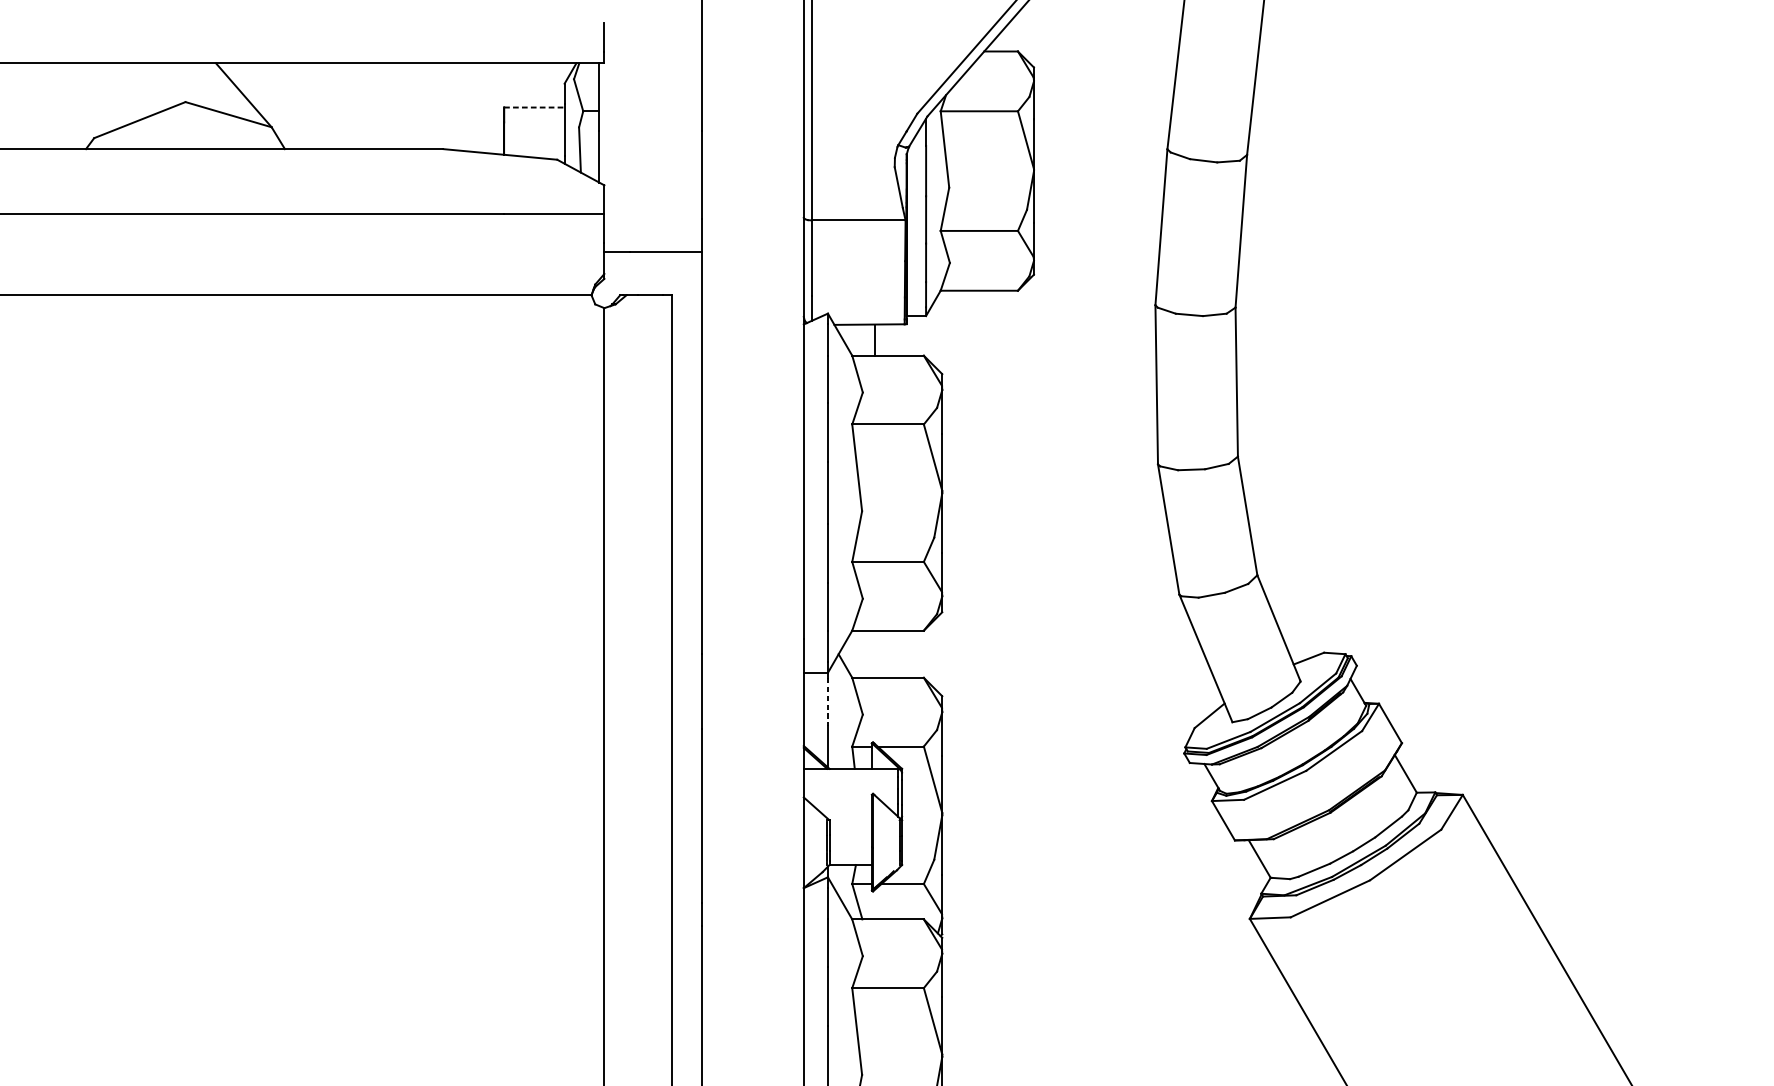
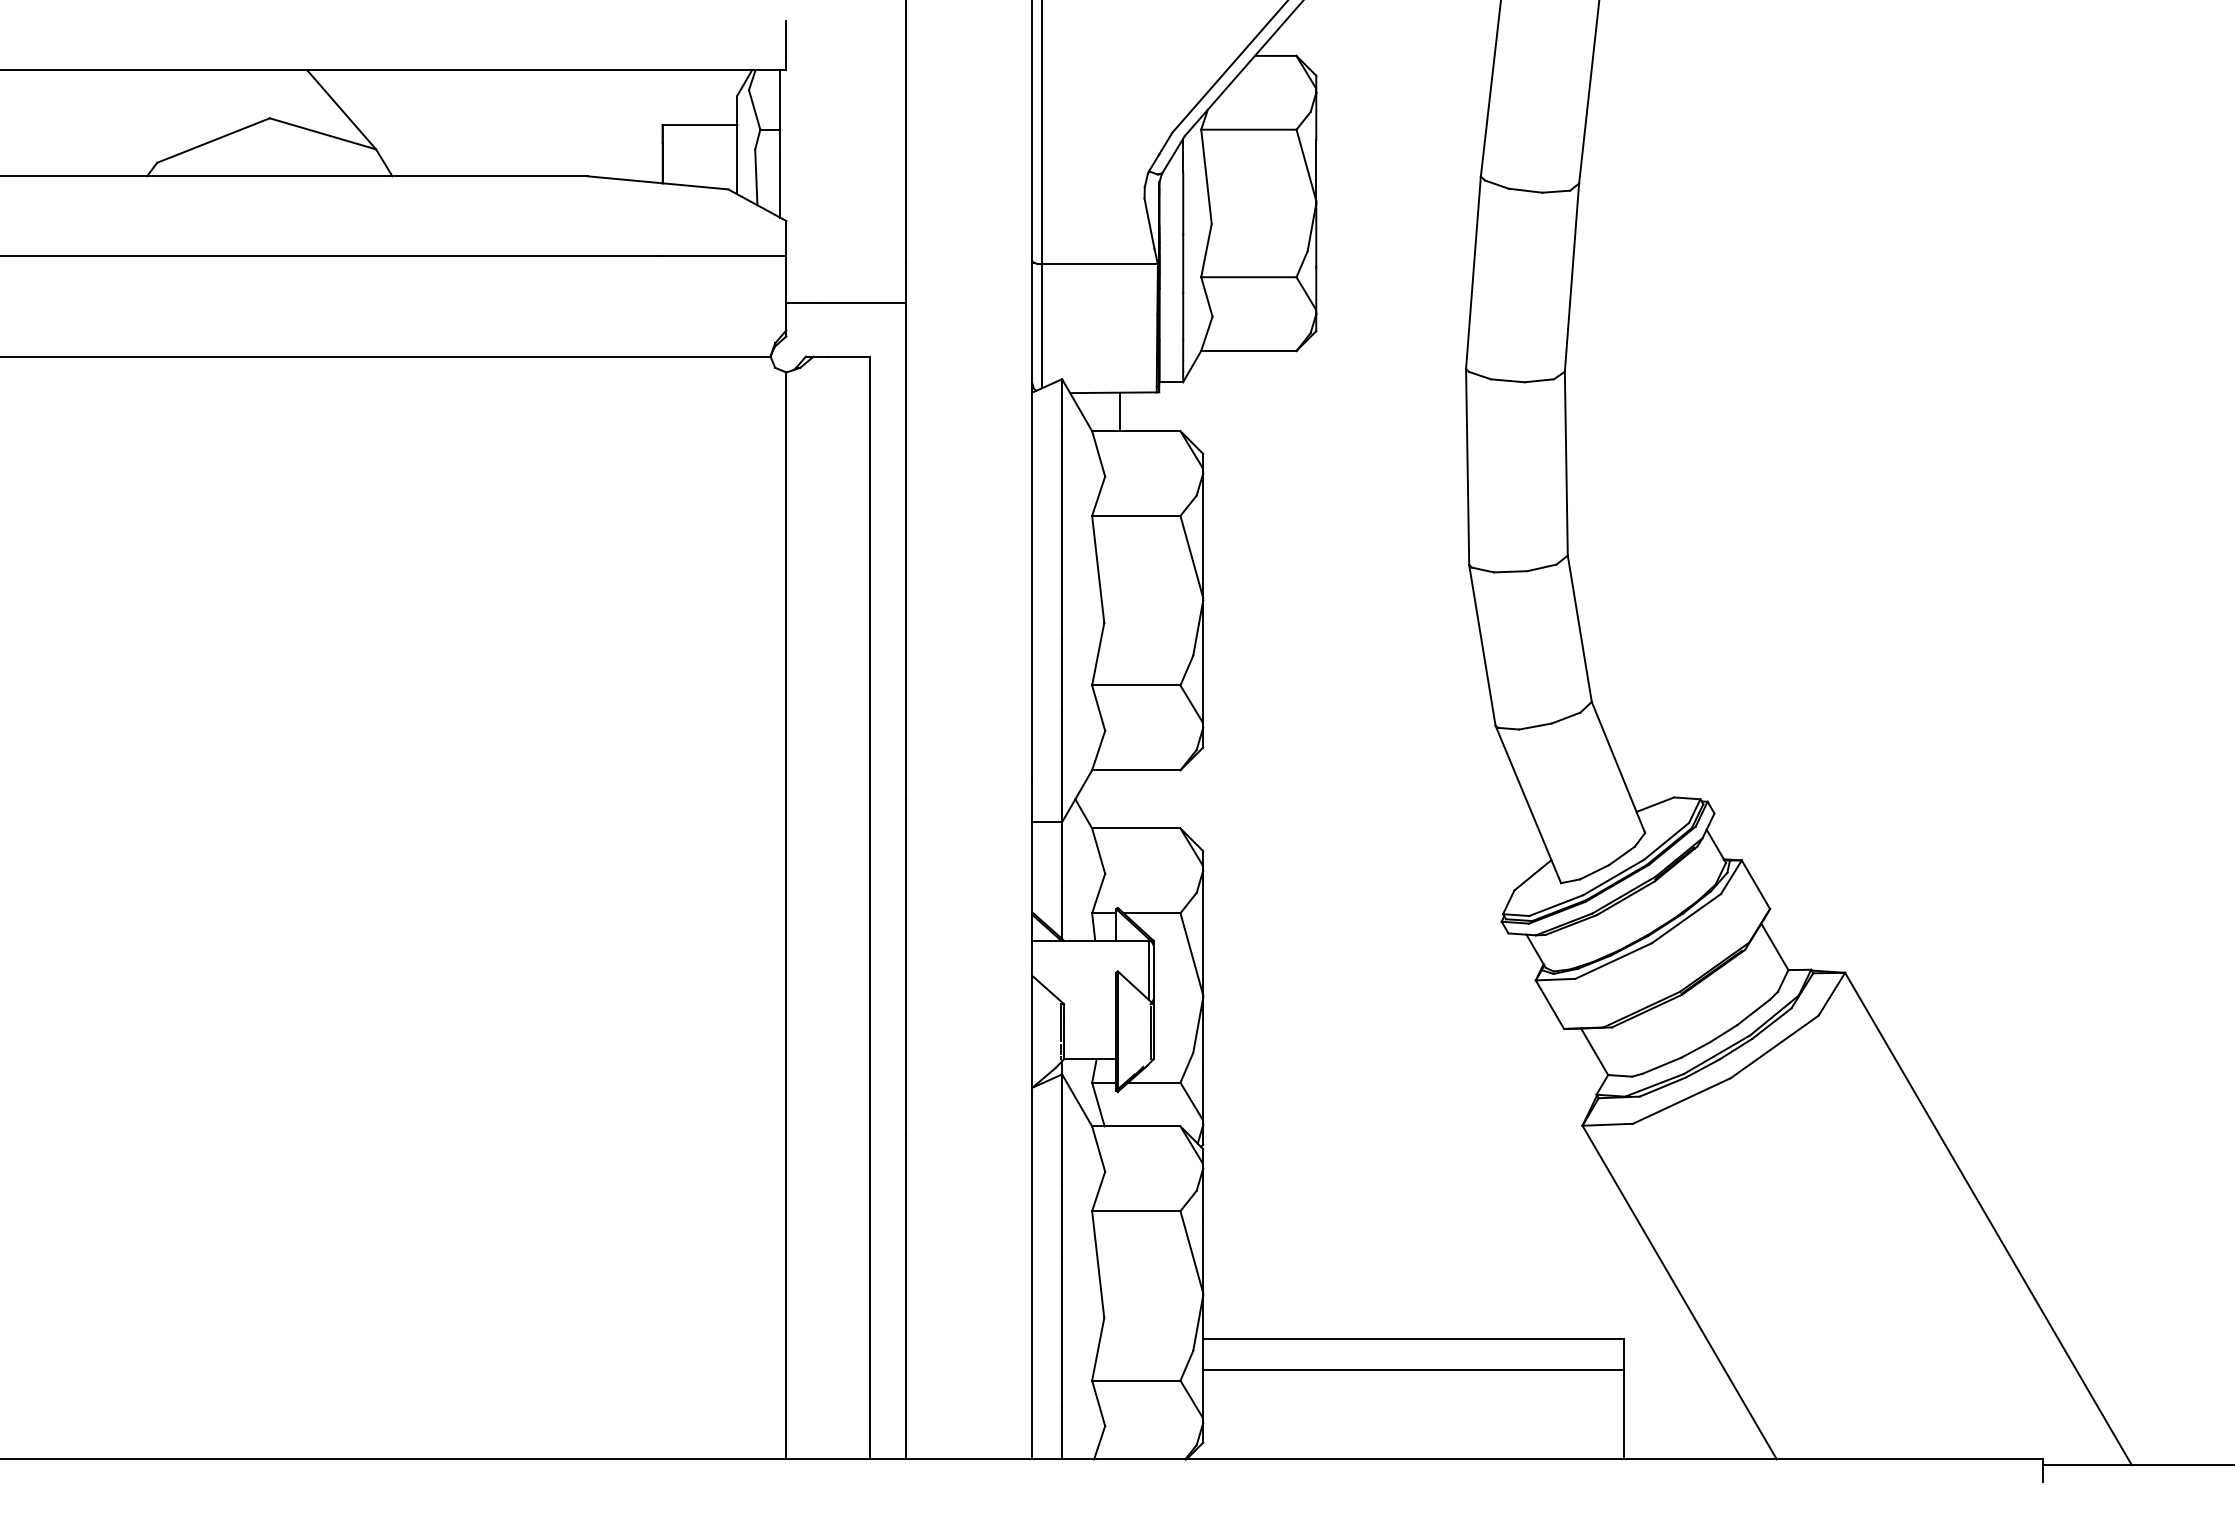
line: (534, 107) -> (700, 125), dashed -> solid
line: (828, 702) -> (1062, 858), dashed -> solid

